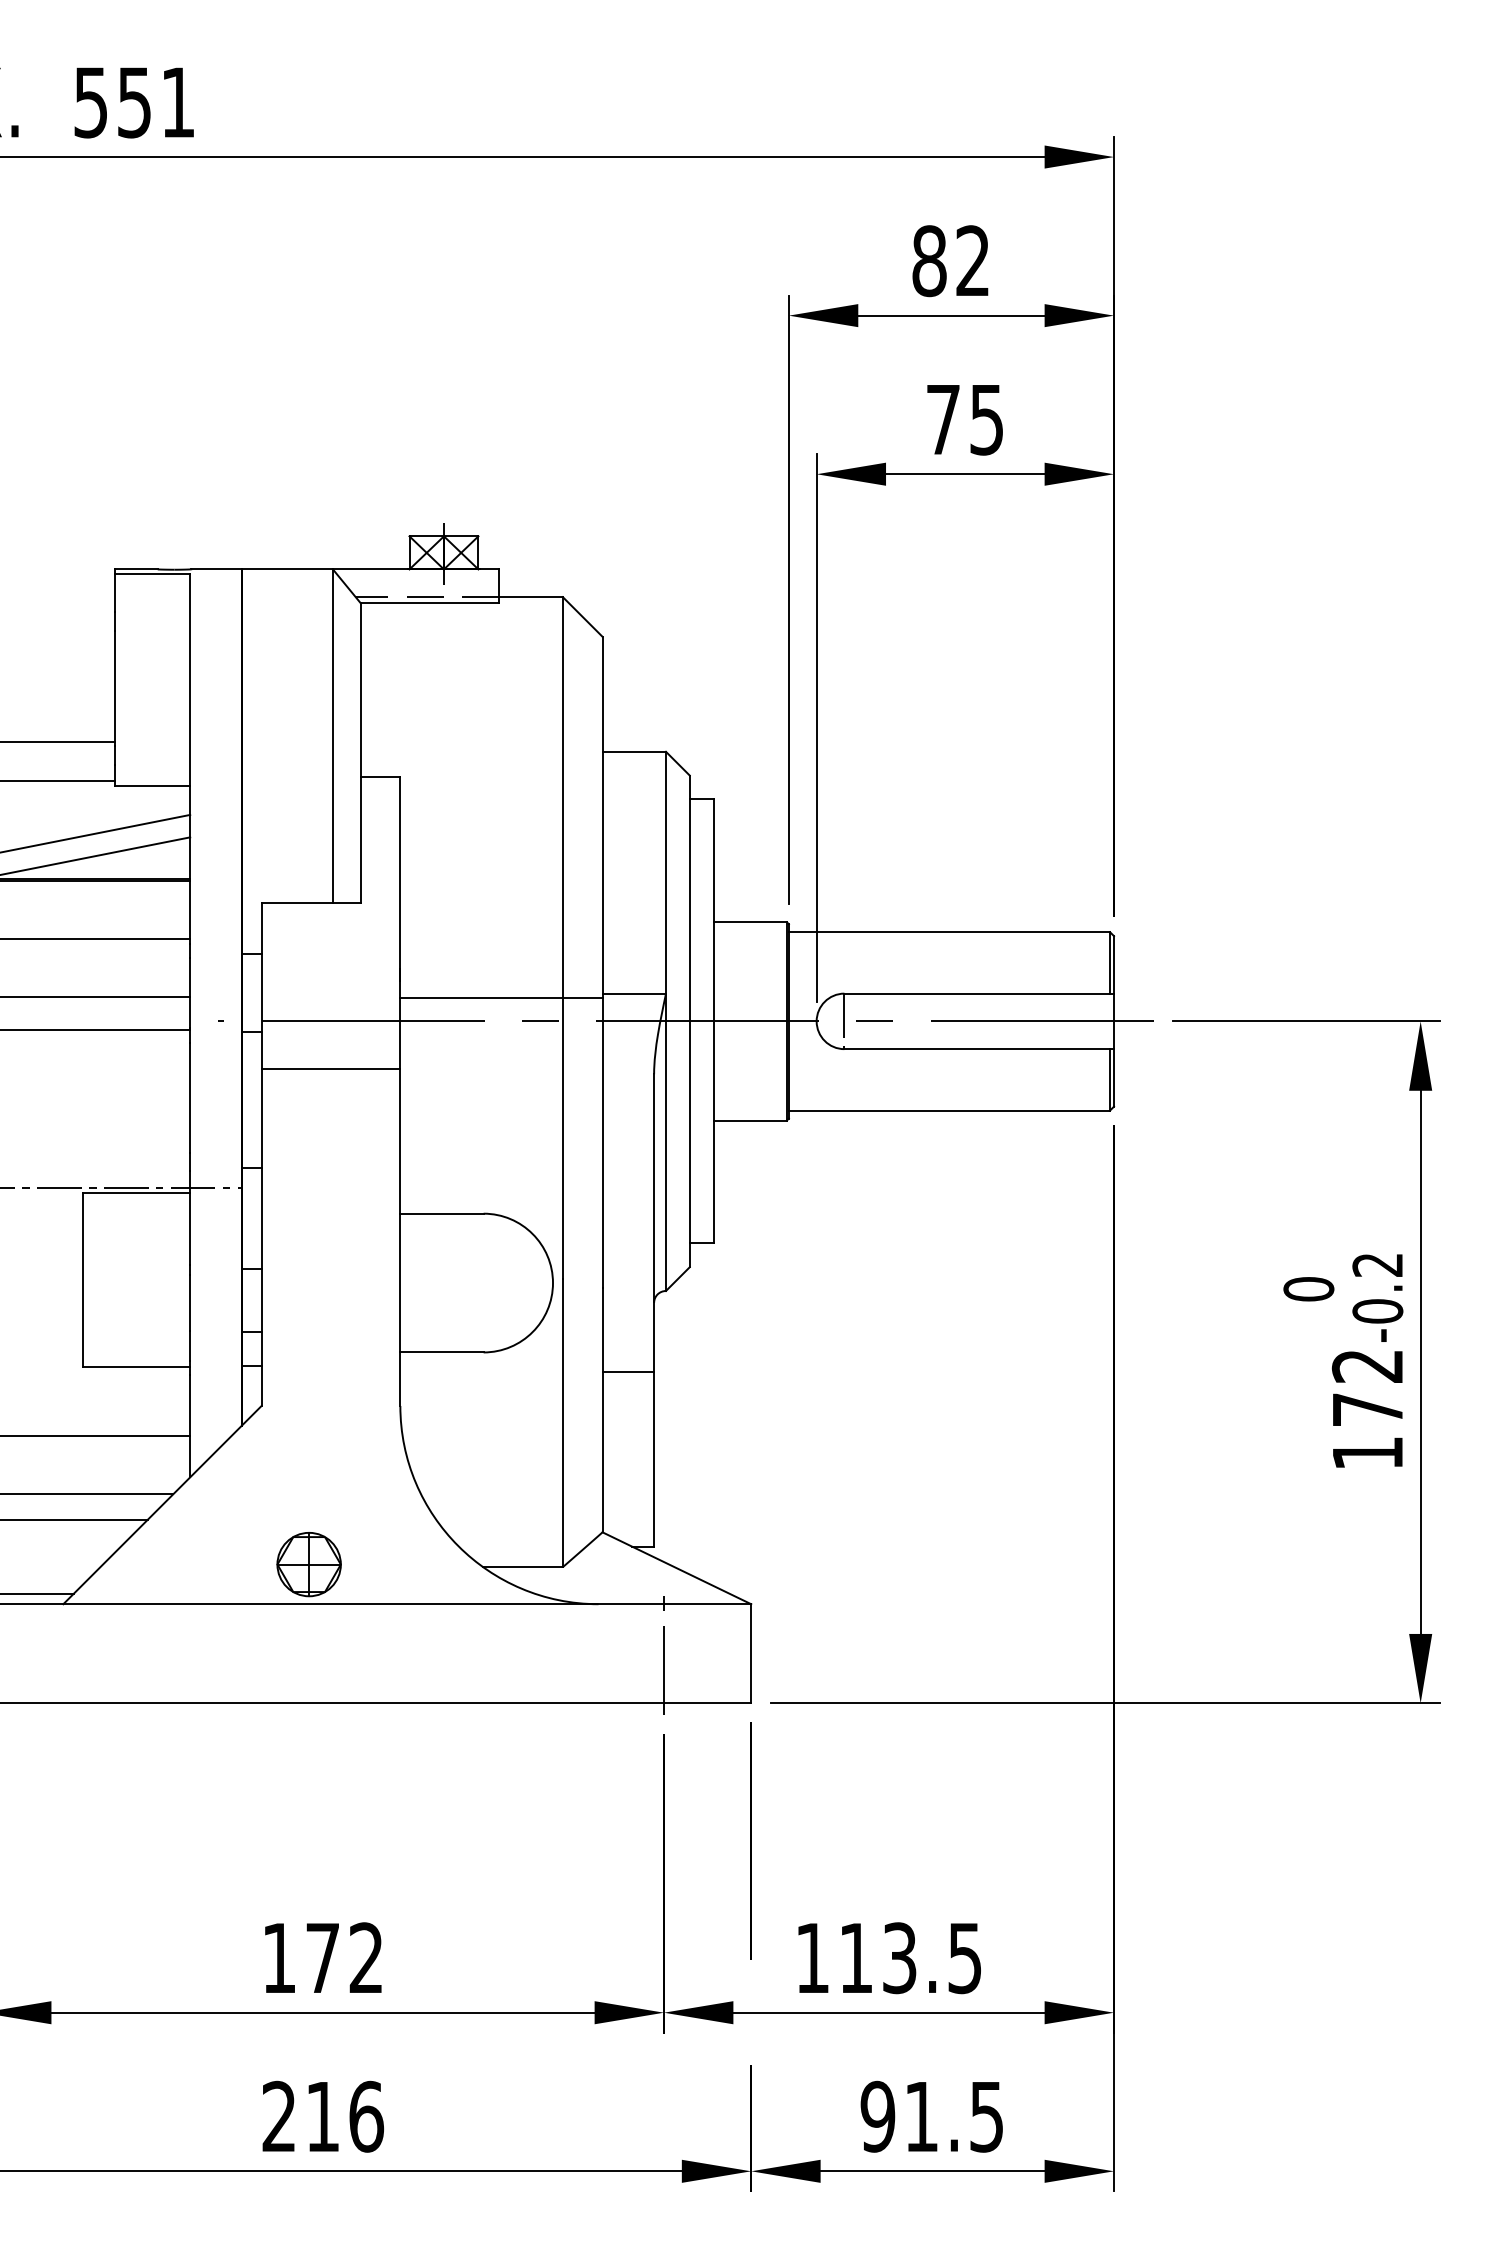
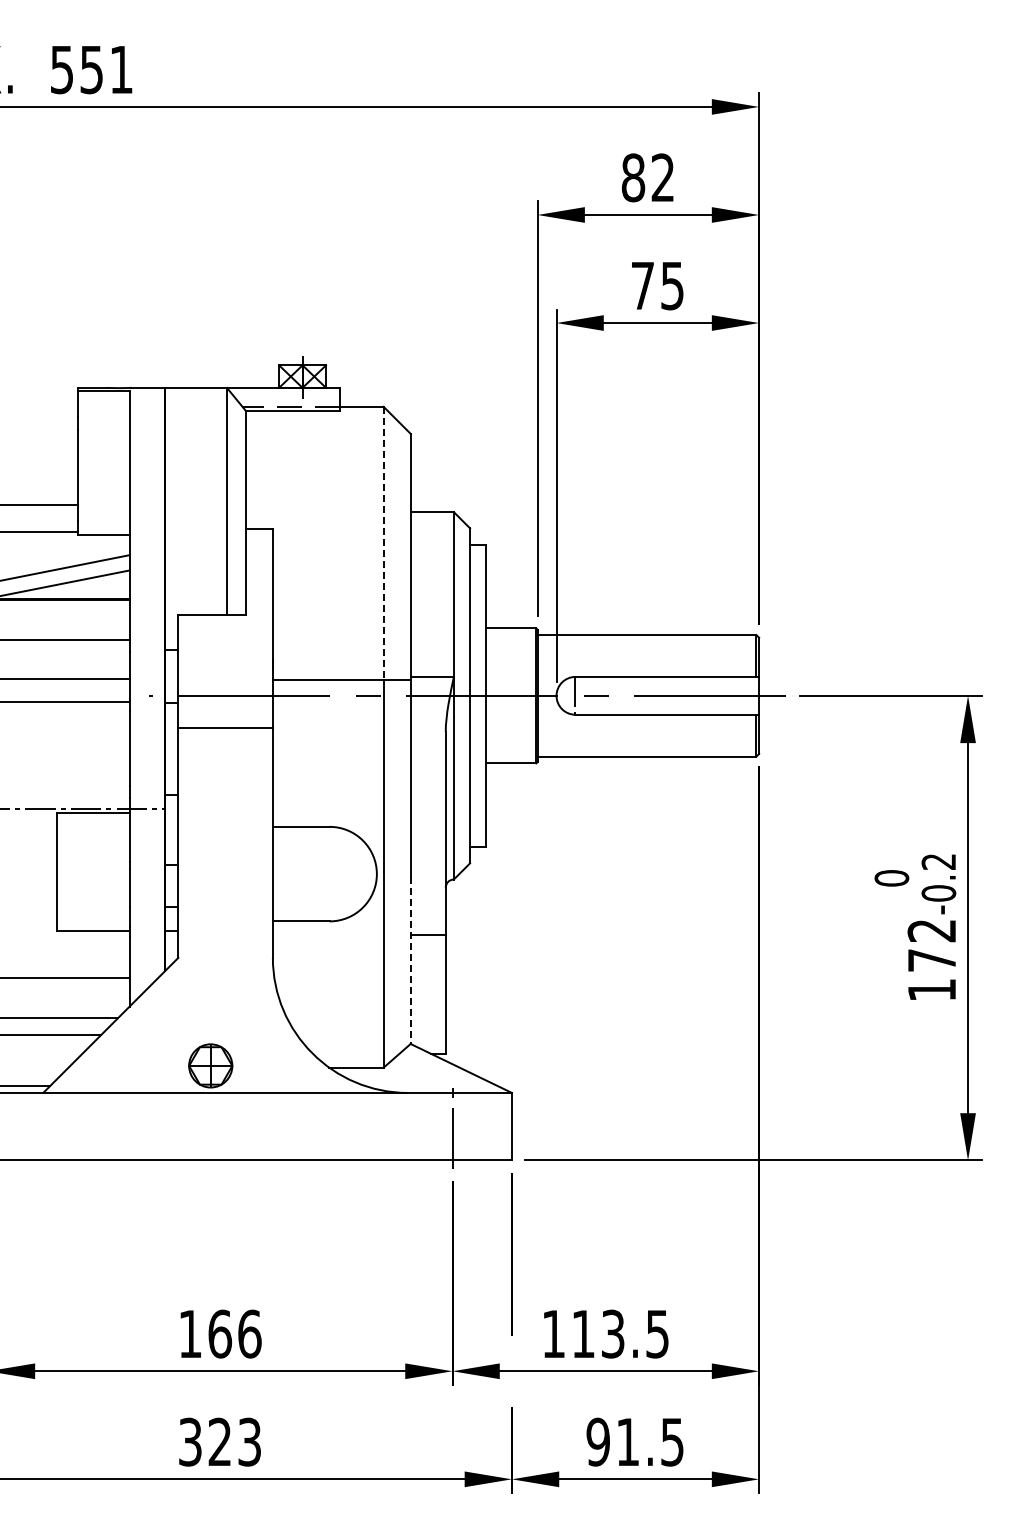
line: (562, 797) -> (383, 543), solid -> dashed
line: (602, 1411) -> (410, 961), solid -> dashed
text: (344, 1957) -> (234, 1333), 172 -> 166
text: (323, 2115) -> (220, 1441), 216 -> 323

